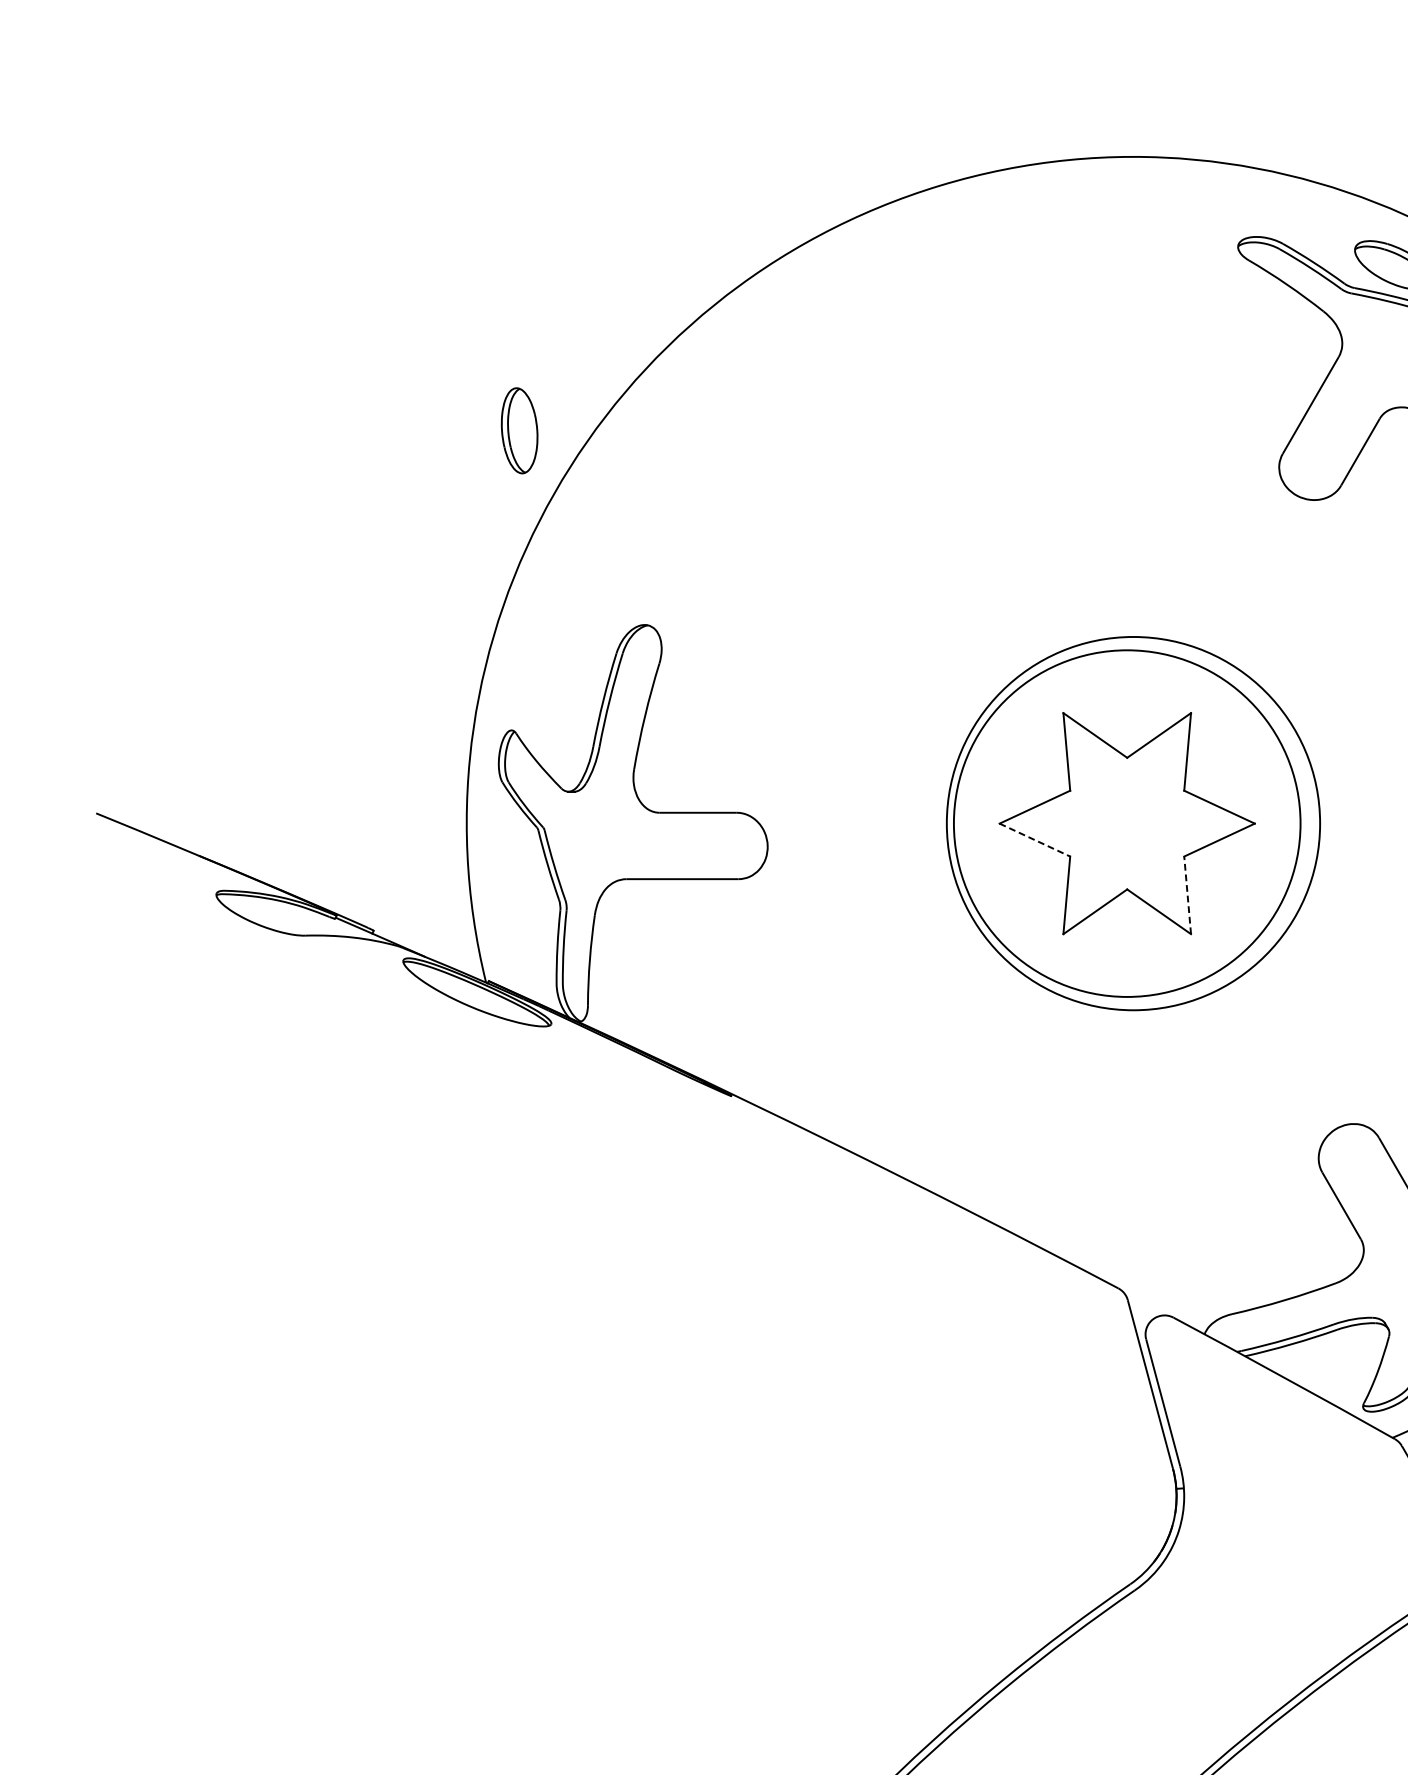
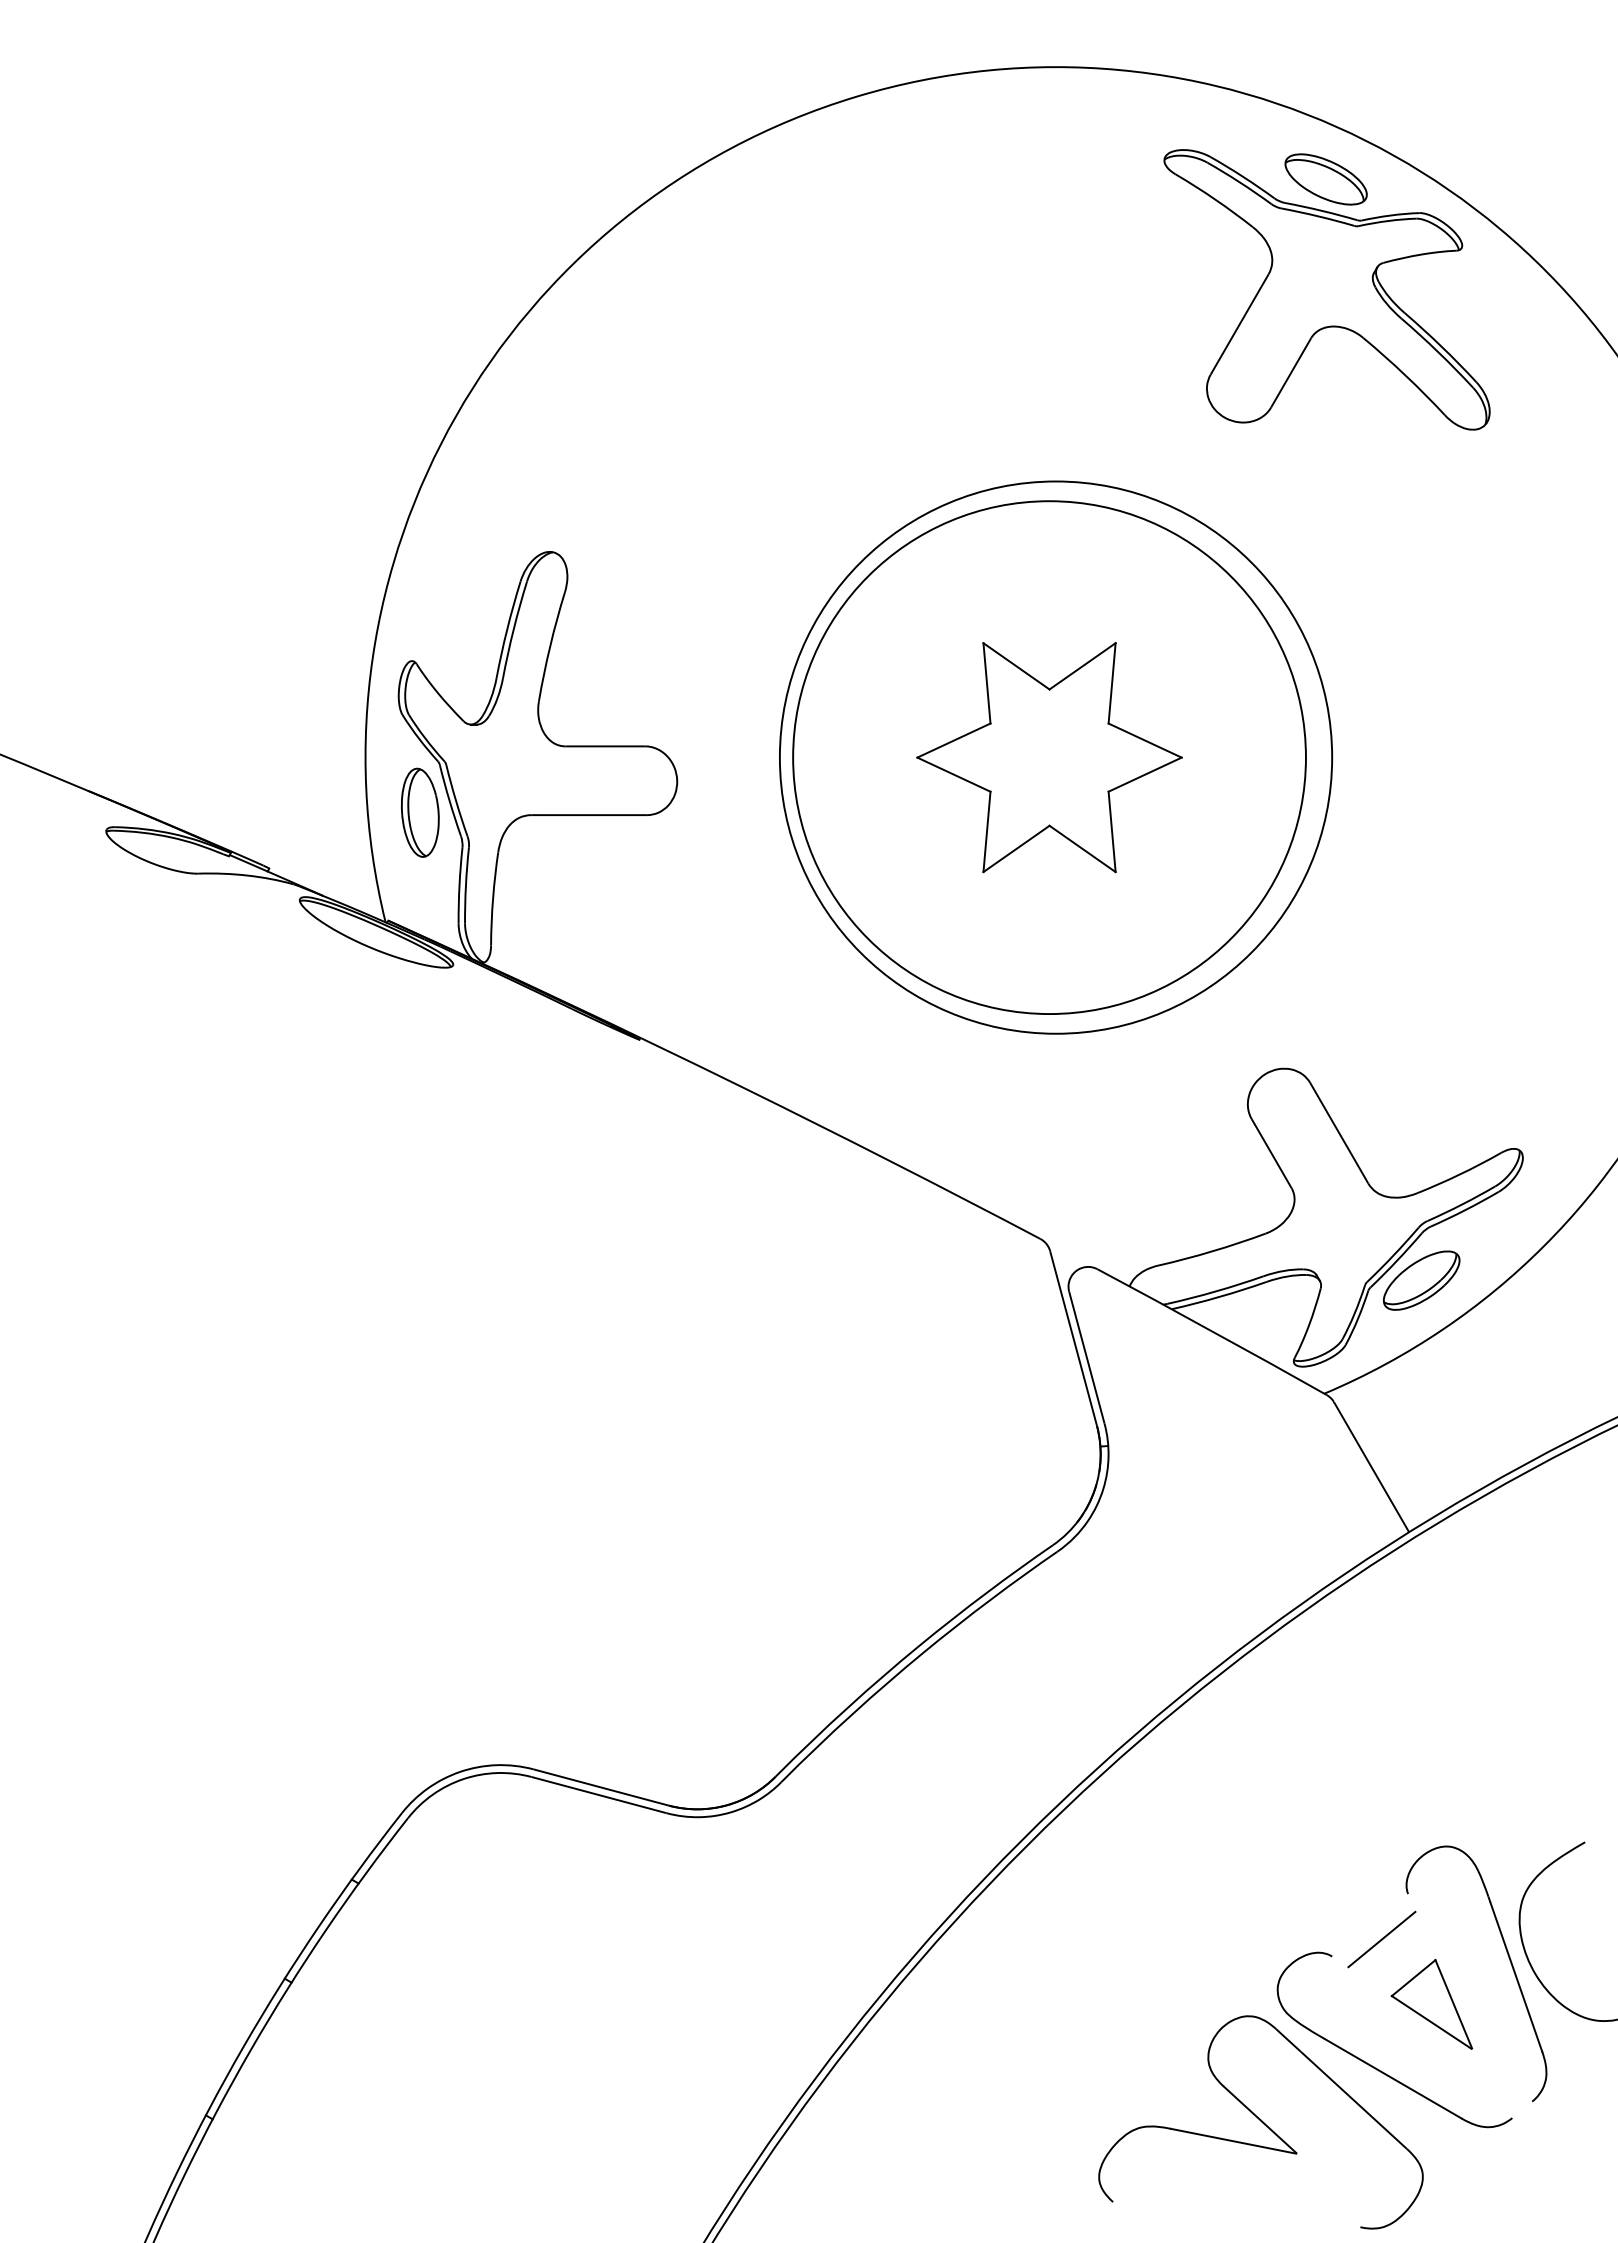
part: (519, 430) -> (420, 812), moved
circle: (1127, 823) -> (1049, 757), size x1.43
circle: (1132, 823) -> (1055, 757), size x1.43
line: (1035, 839) -> (954, 774), dashed -> solid
line: (1188, 894) -> (1112, 831), dashed -> solid

